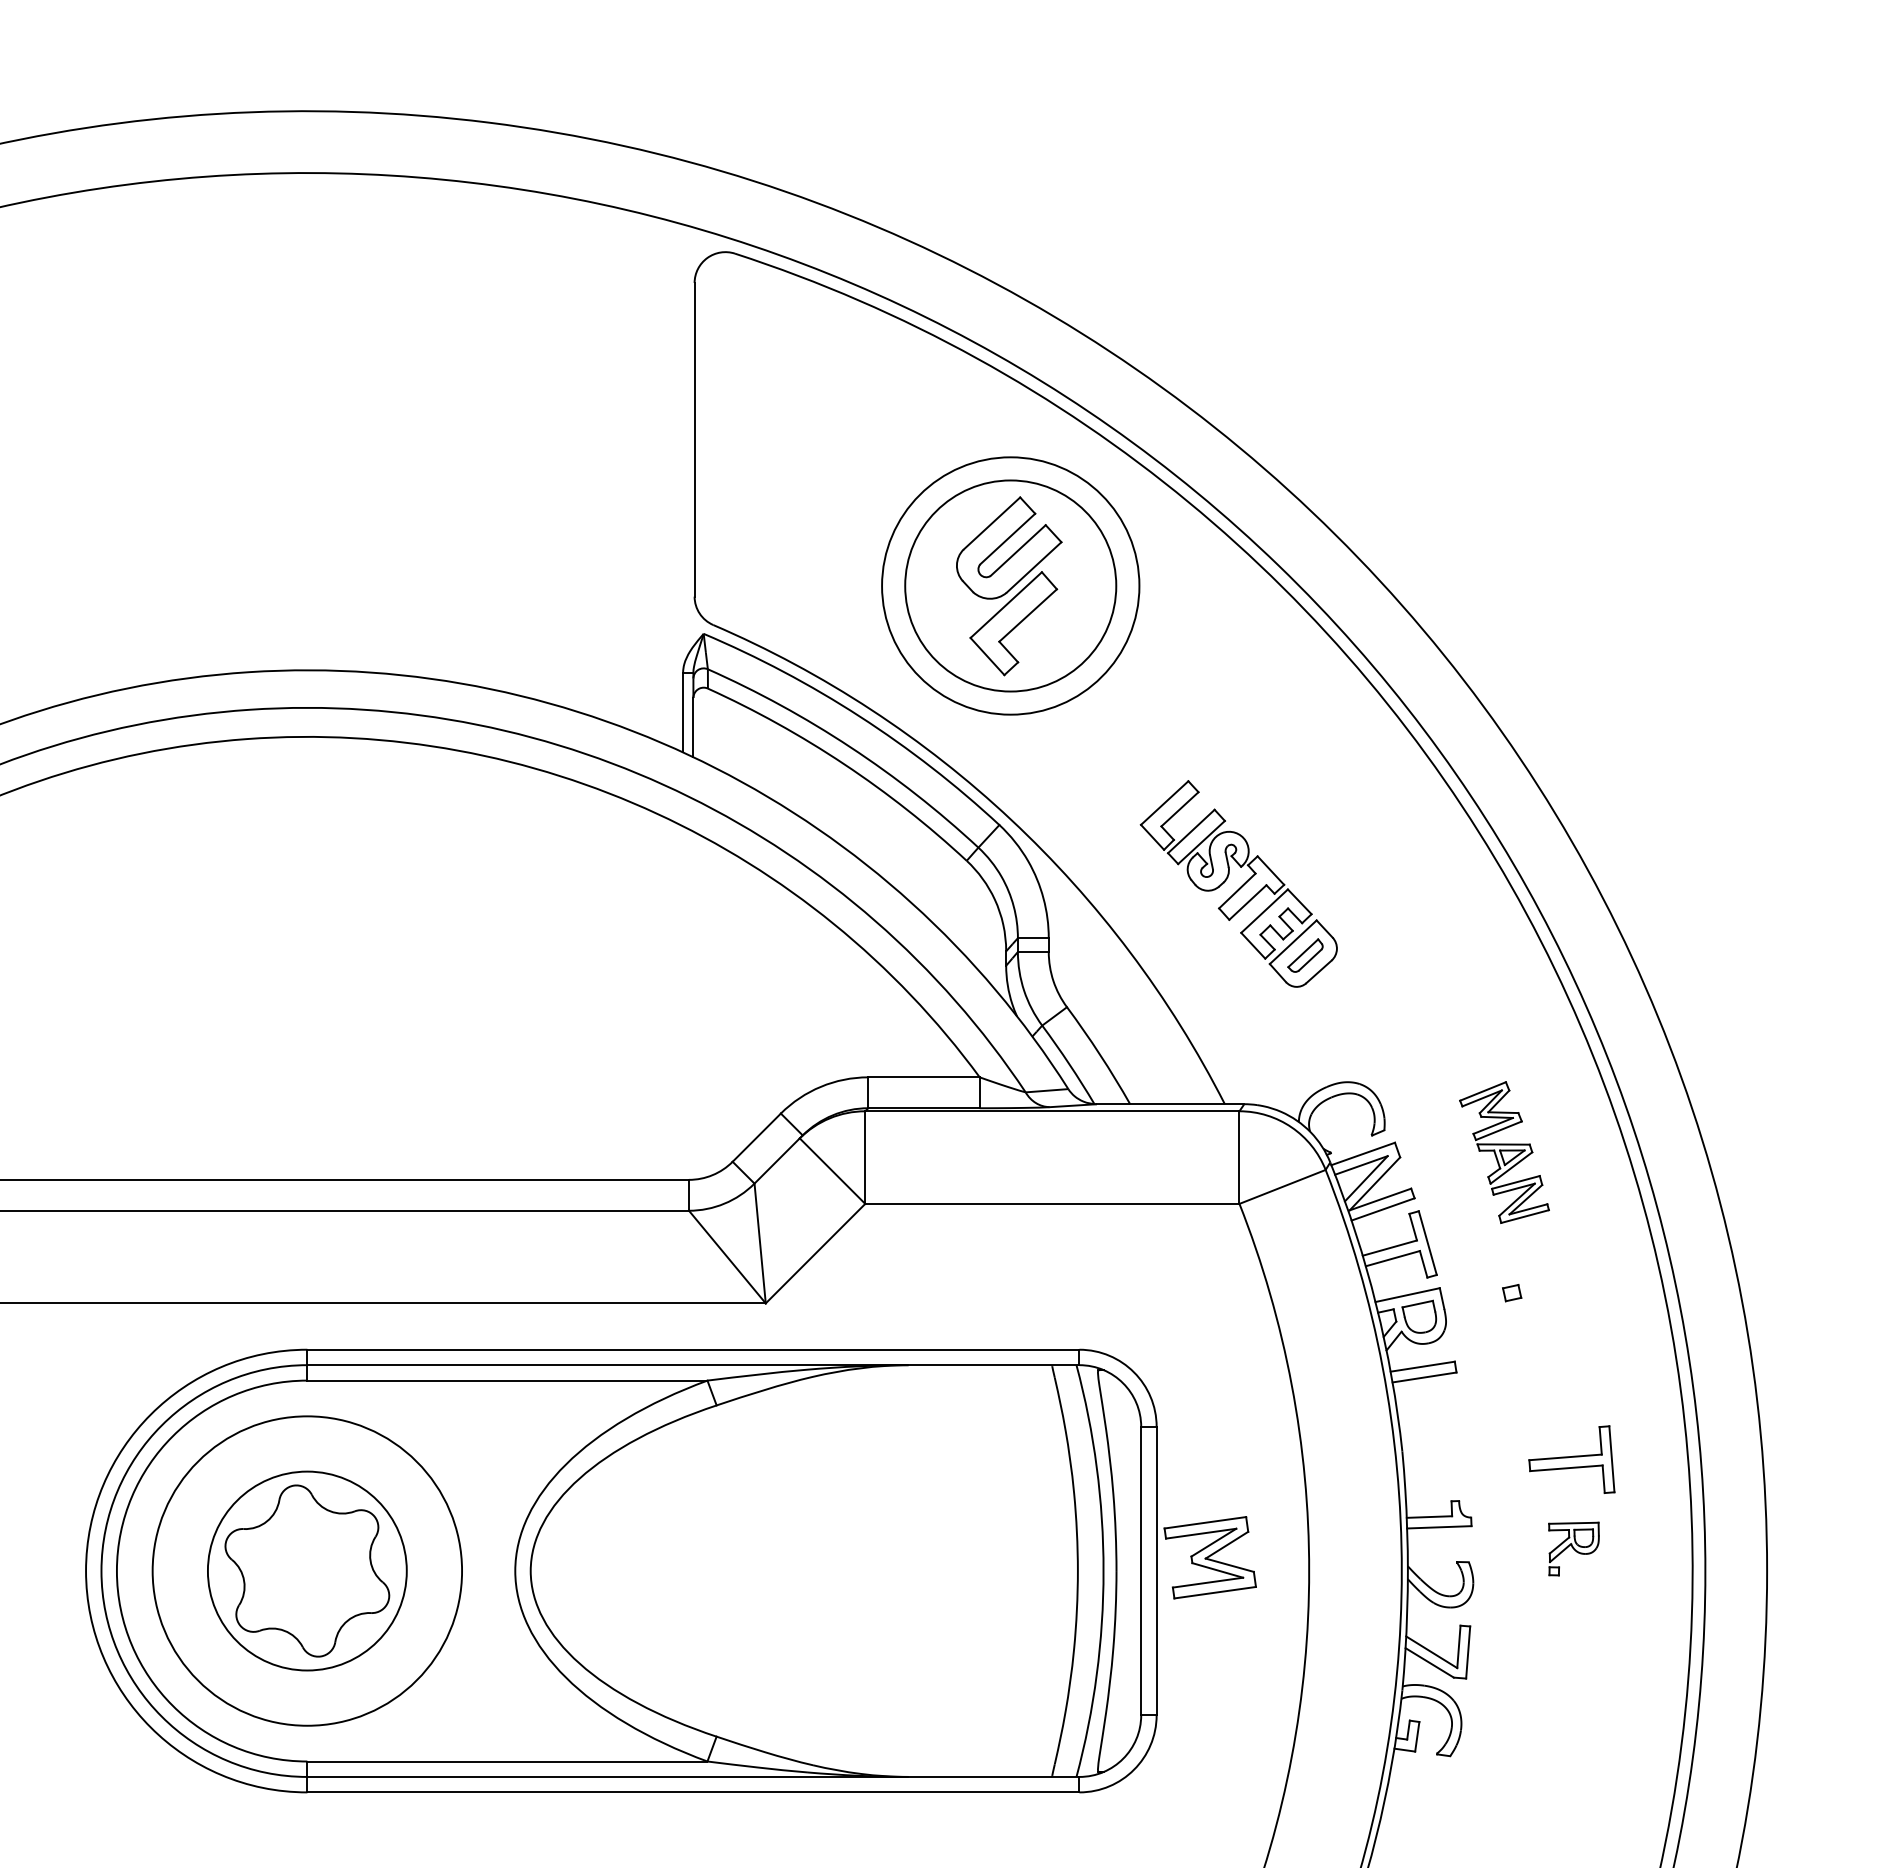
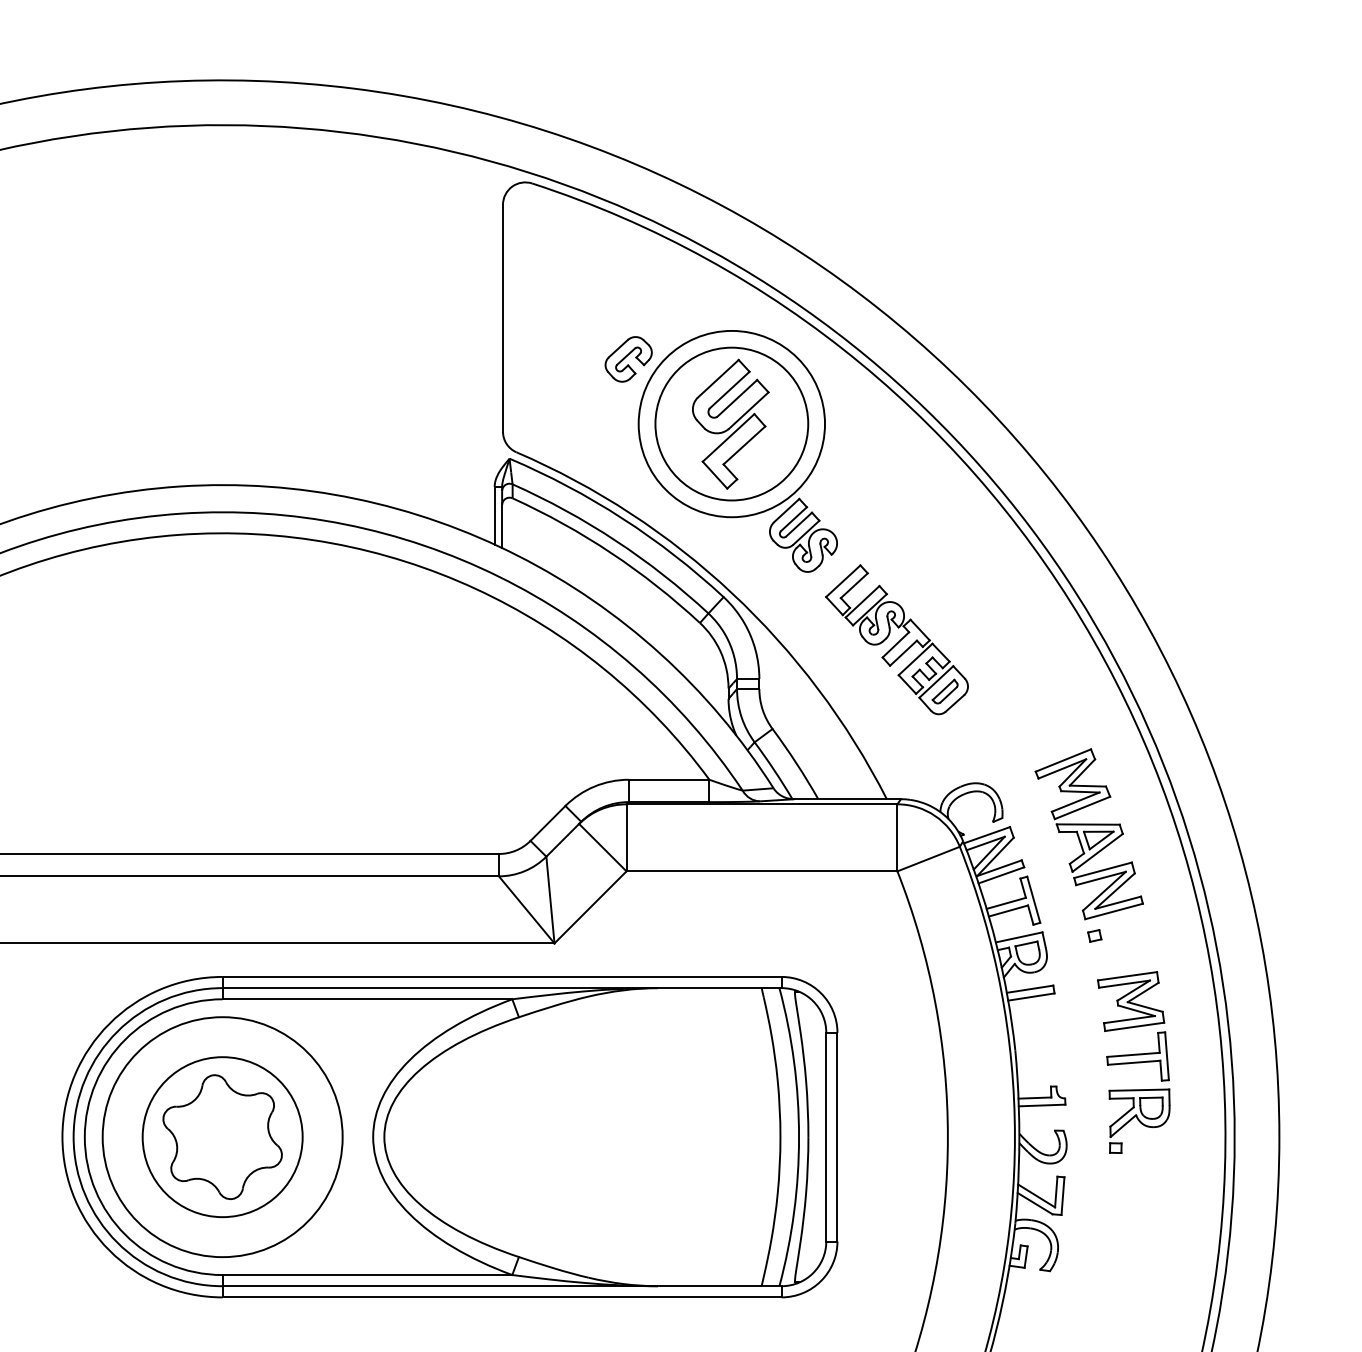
part: (868, 496) -> (628, 359), added
part: (1109, 739) -> (803, 535), added
part: (1504, 1152) -> (1089, 834), size x1.67
part: (1573, 1548) -> (1139, 1120), size x1.67
part: (1209, 1557) -> (1130, 1001), moved
circle: (306, 1570) -> (222, 1136), size x0.71
circle: (307, 1570) -> (222, 1136), size x1.67

